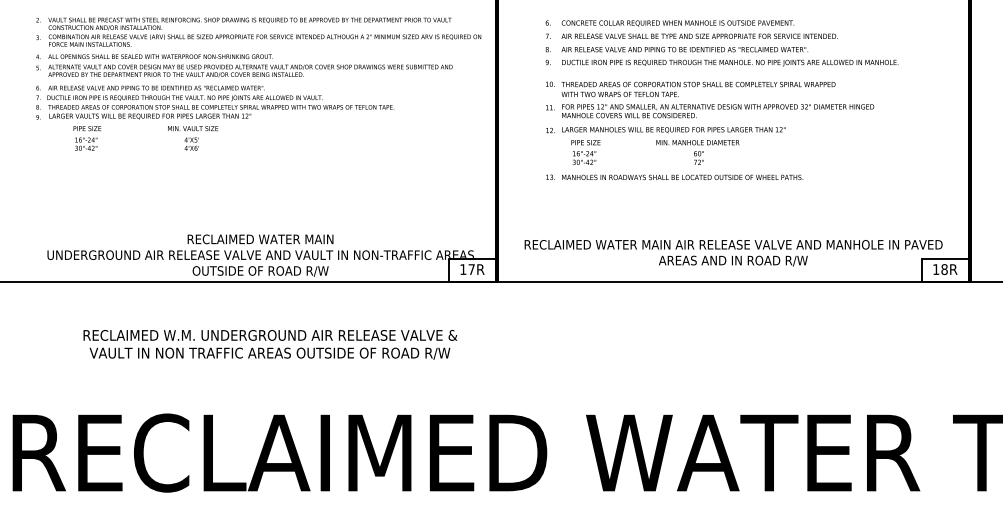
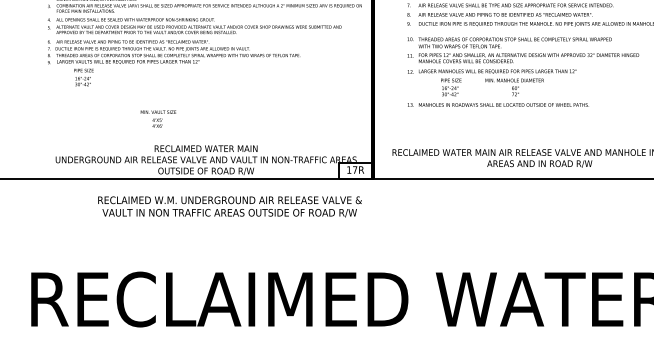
text: (193, 138) -> (158, 119), moved
text: (585, 152) -> (450, 87), moved
text: (270, 344) -> (230, 206), moved

